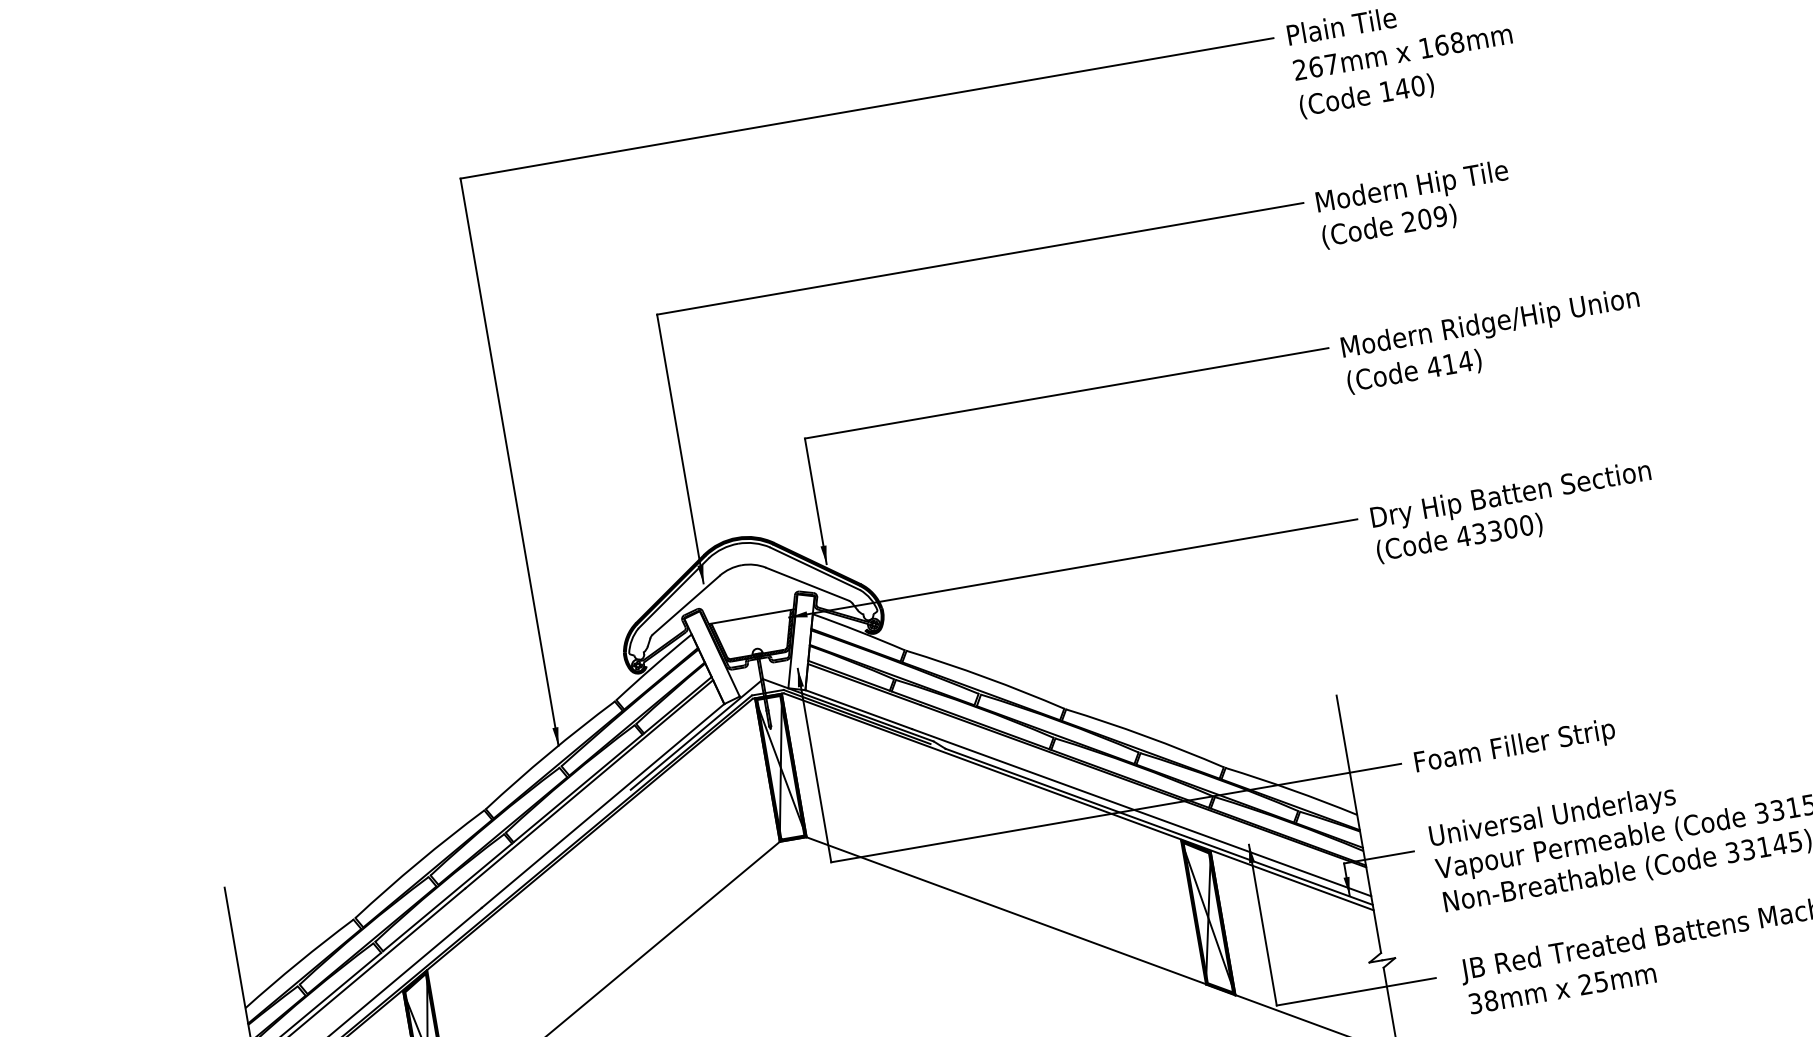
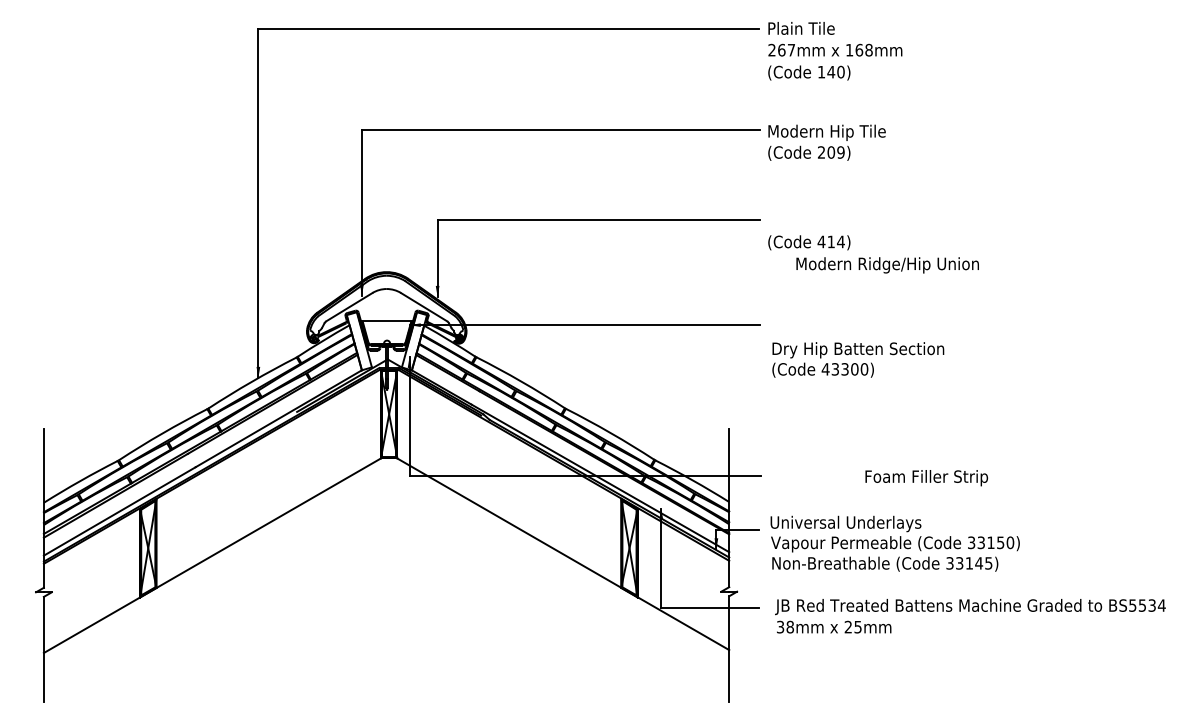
text: (1490, 324) -> (887, 265), moved
text: (1514, 511) -> (858, 359), moved
text: (1514, 748) -> (926, 478), moved

